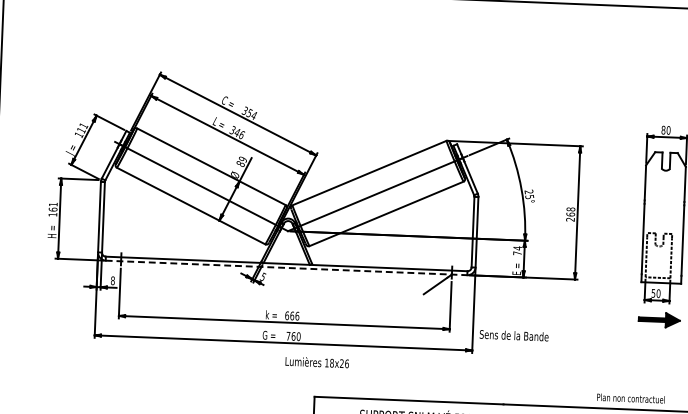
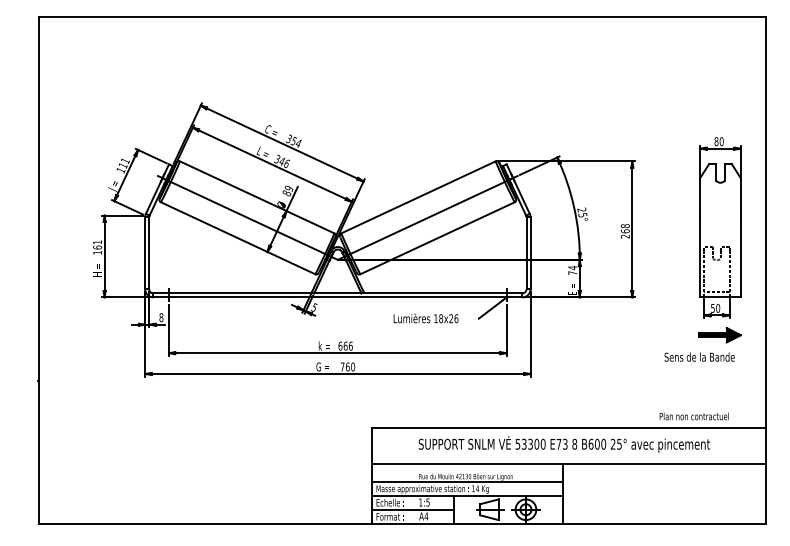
line: (286, 268) -> (337, 297), dashed -> solid
text: (514, 335) -> (699, 356), moved
text: (316, 362) -> (425, 318), moved

